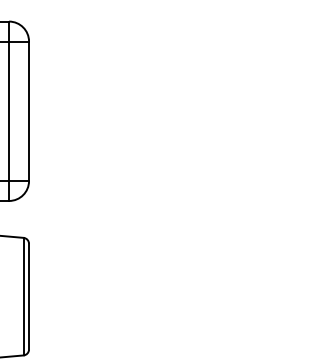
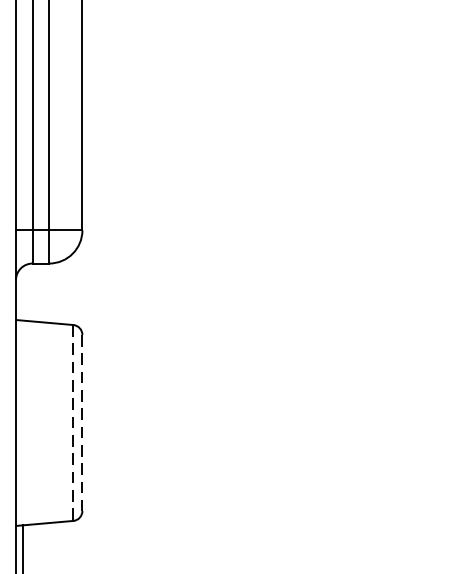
line: (23, 296) -> (73, 422), solid -> dashed
line: (29, 296) -> (83, 422), solid -> dashed

